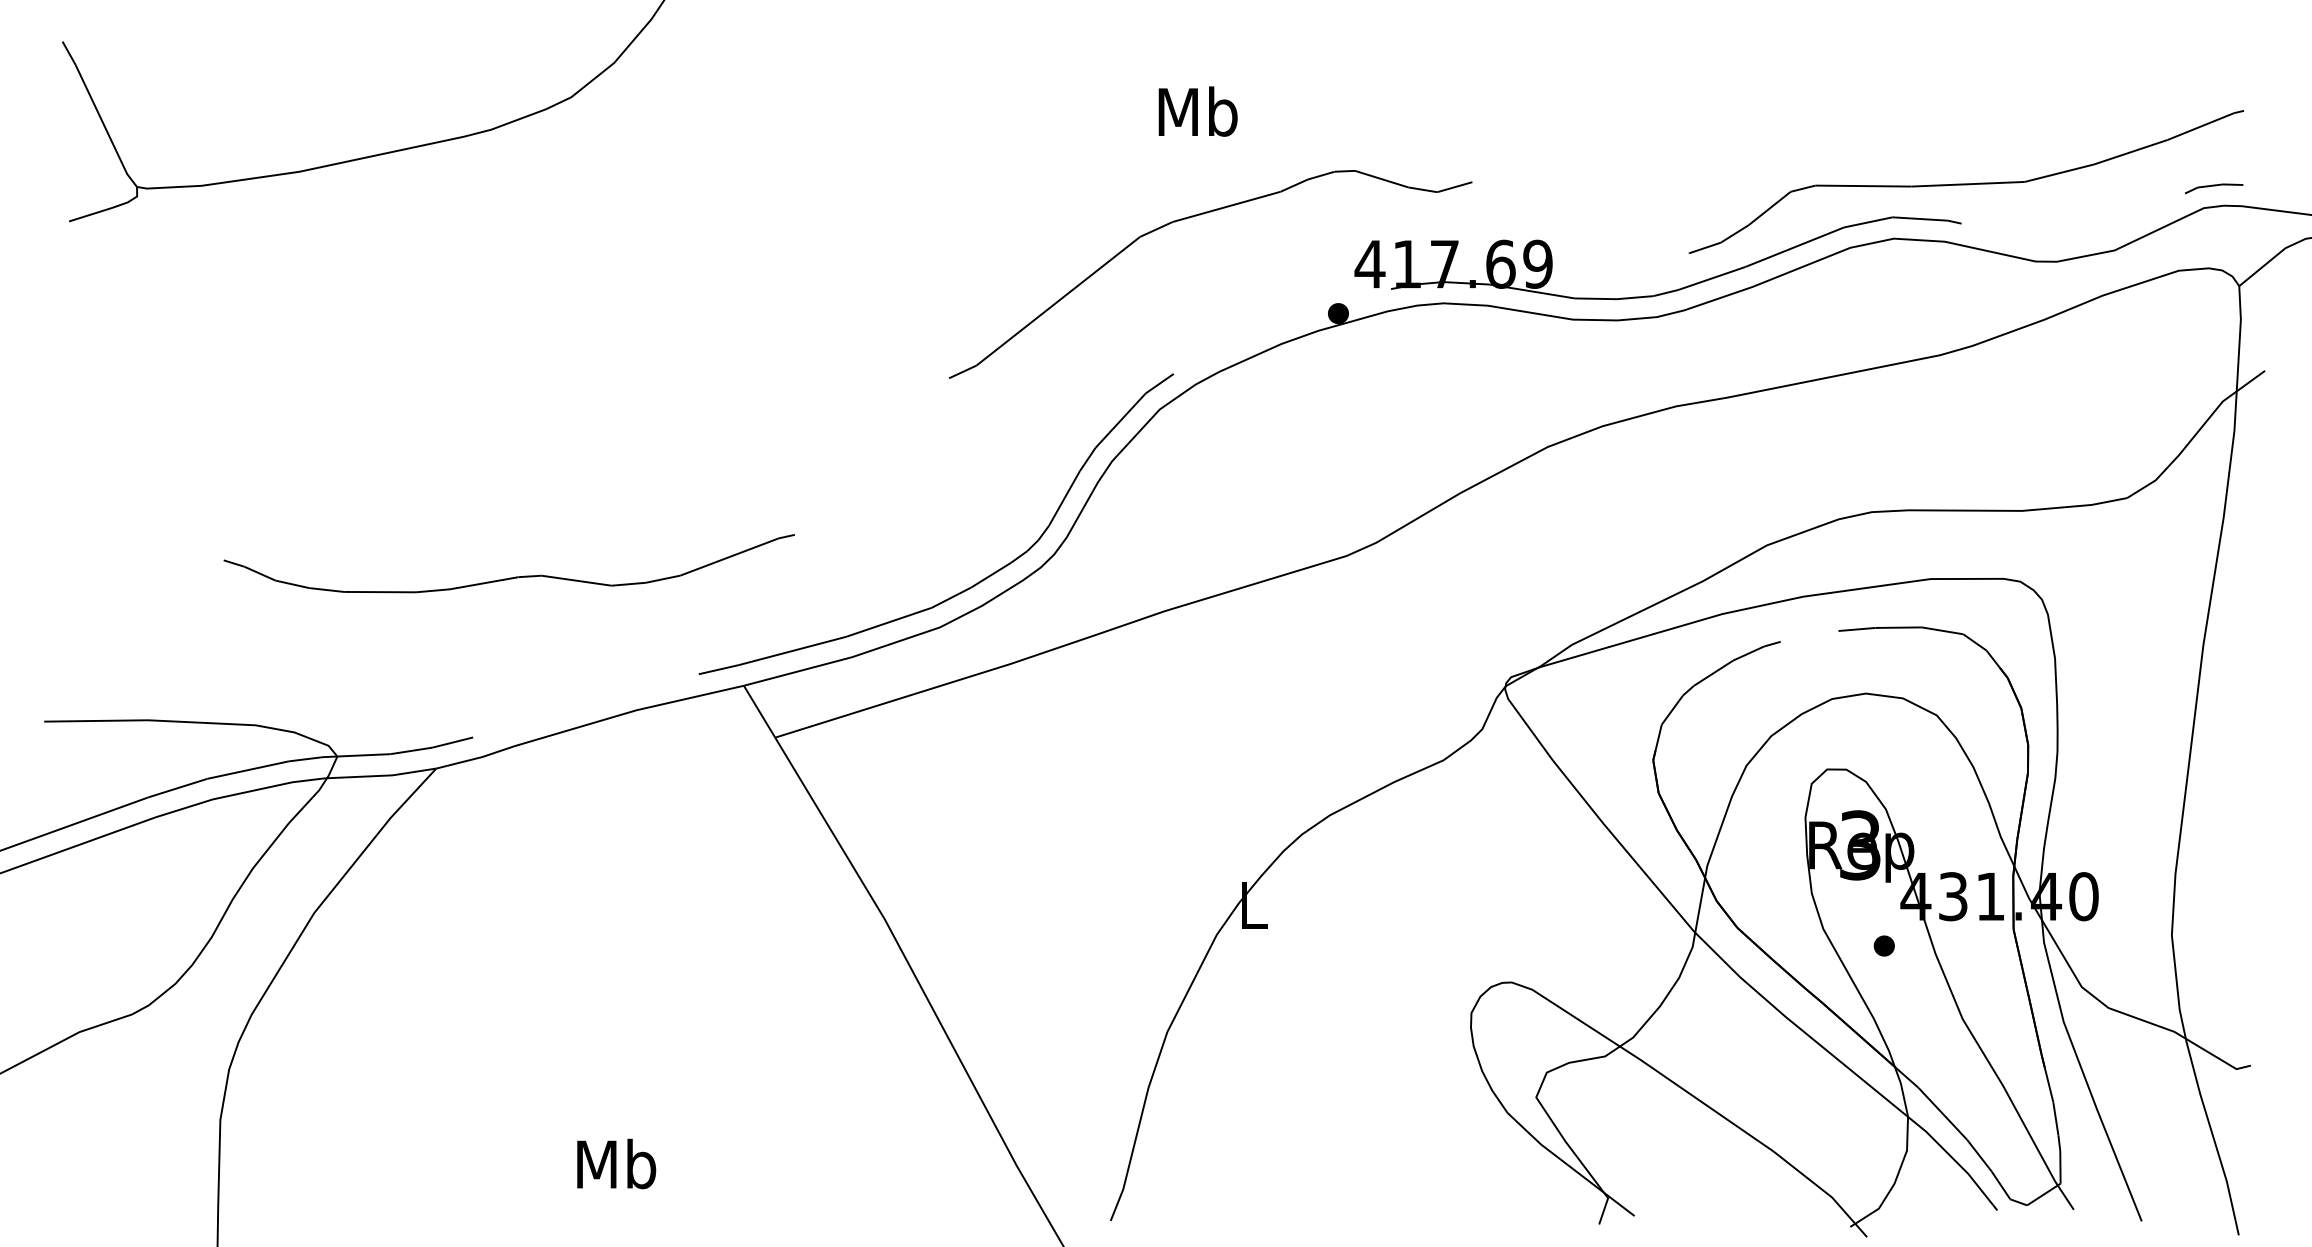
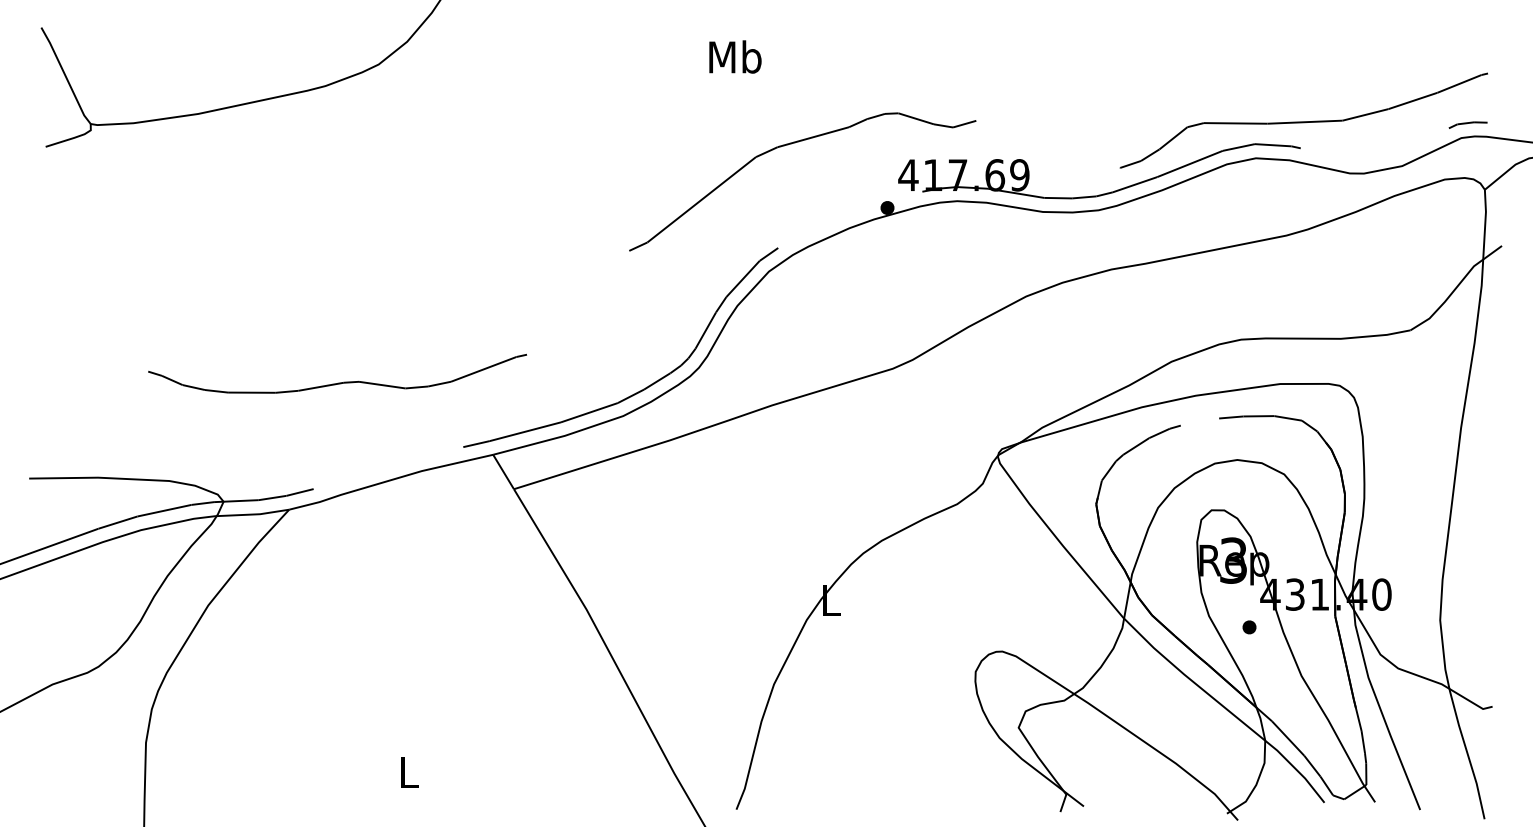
text: (1198, 110) -> (735, 56), moved
text: (616, 1163) -> (408, 771), Mb -> L

